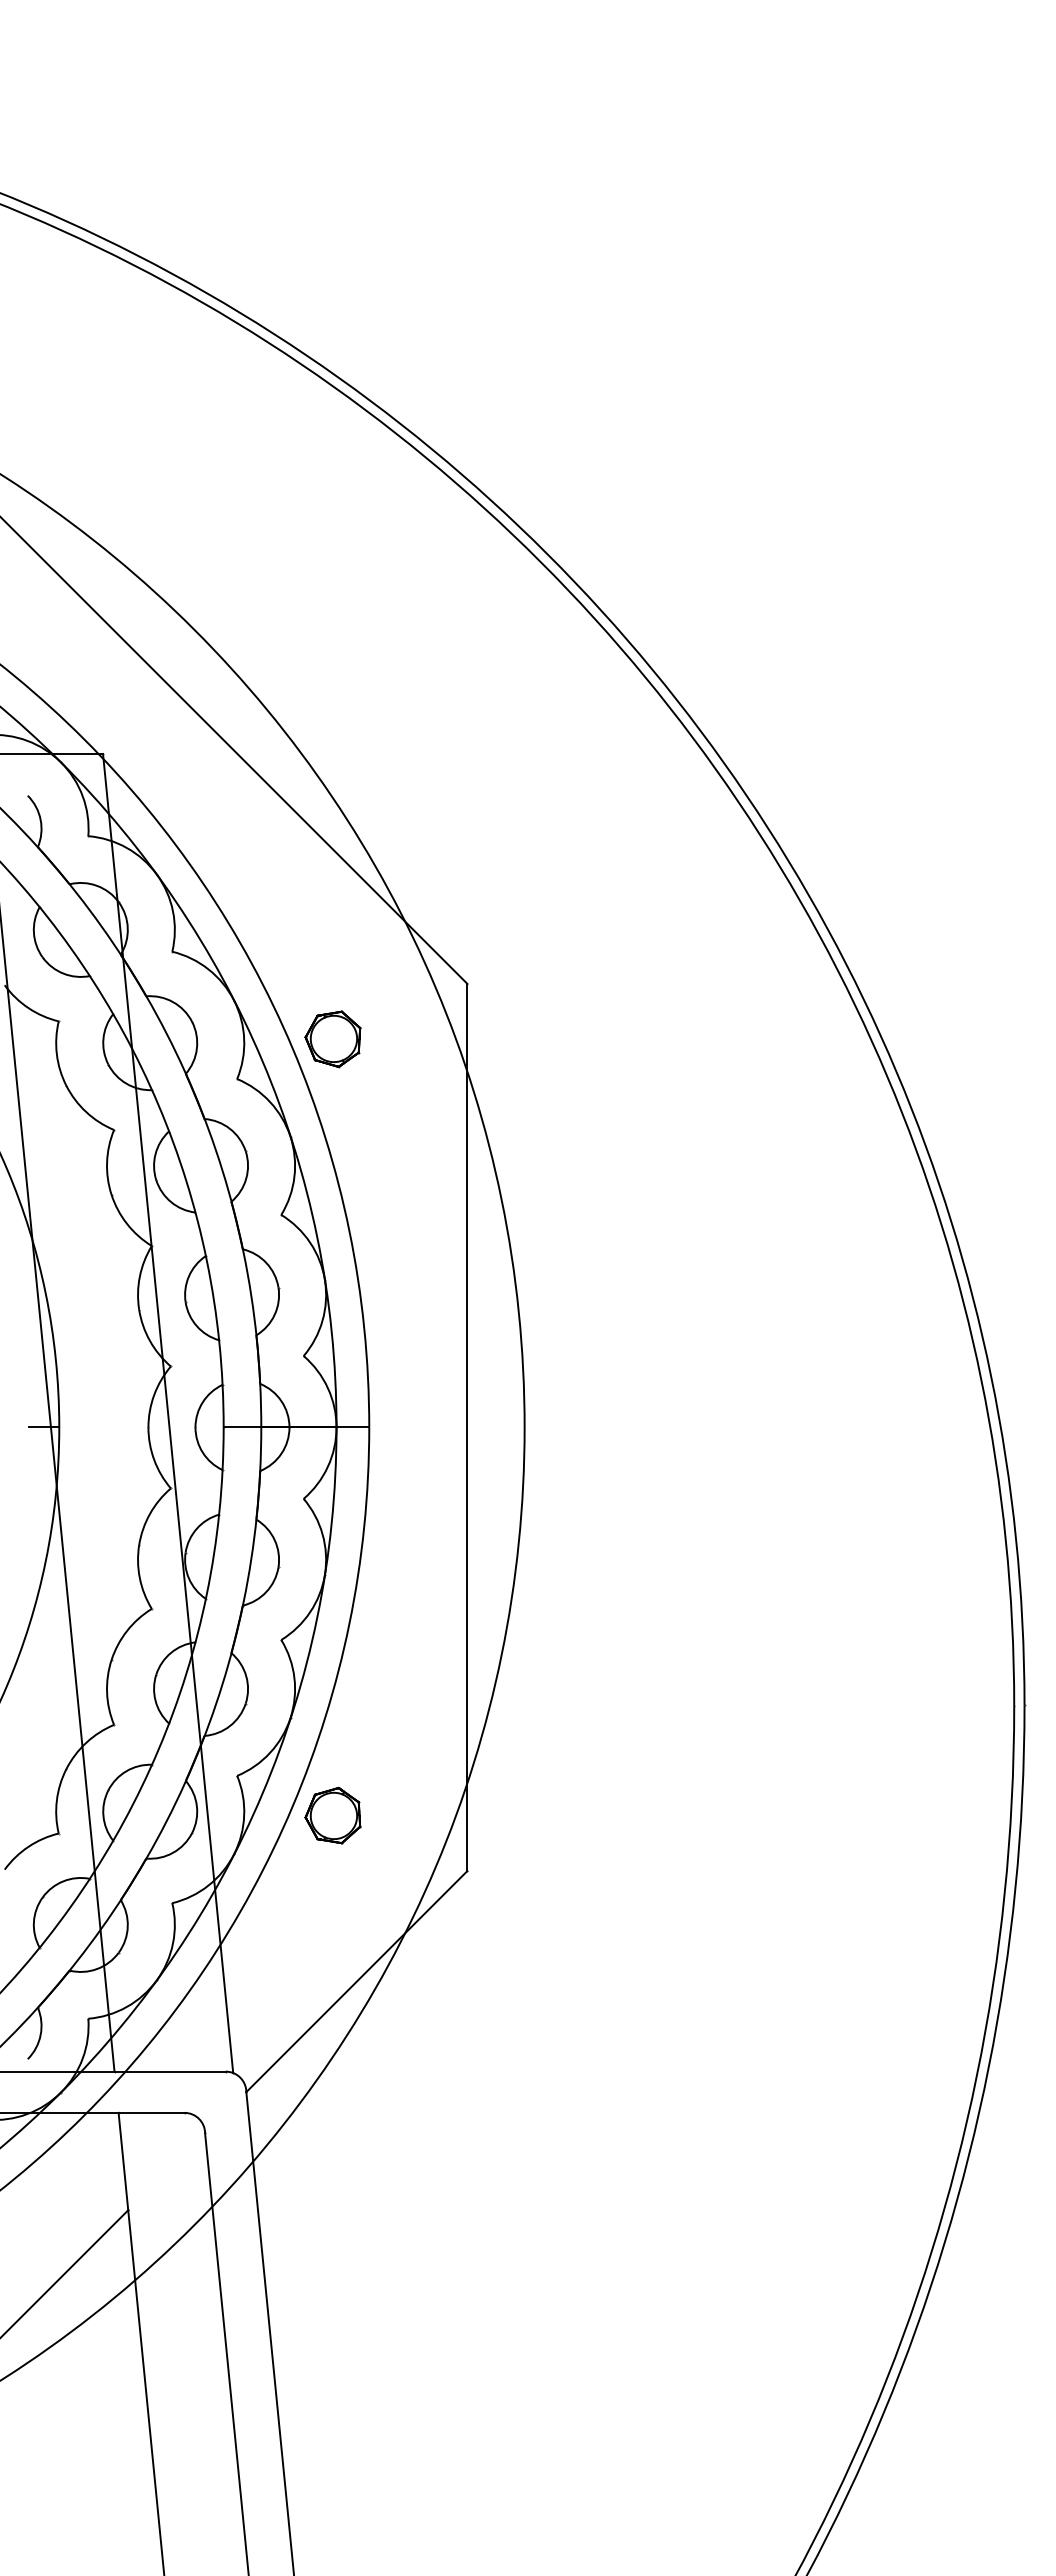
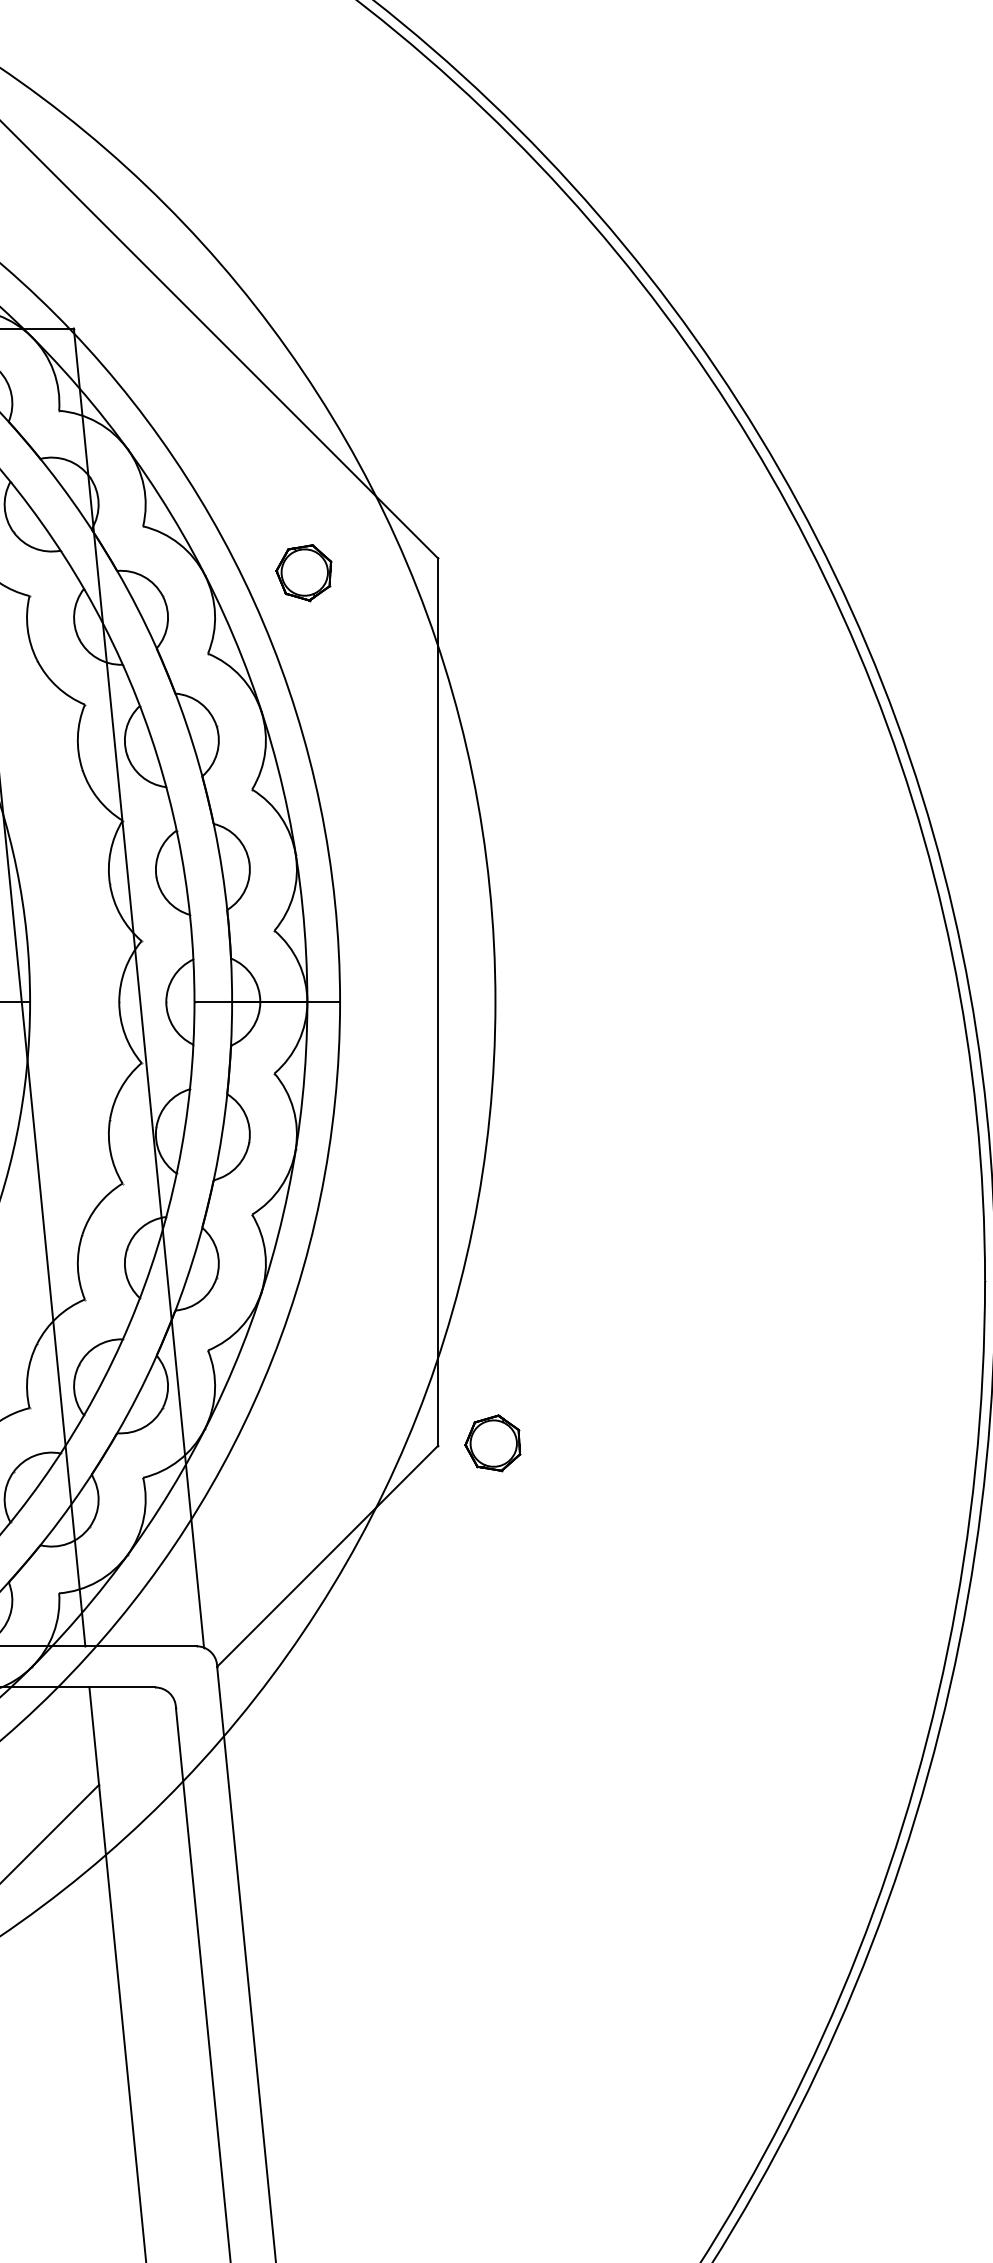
part: (332, 1039) -> (303, 573), moved
part: (332, 1815) -> (492, 1443), moved

